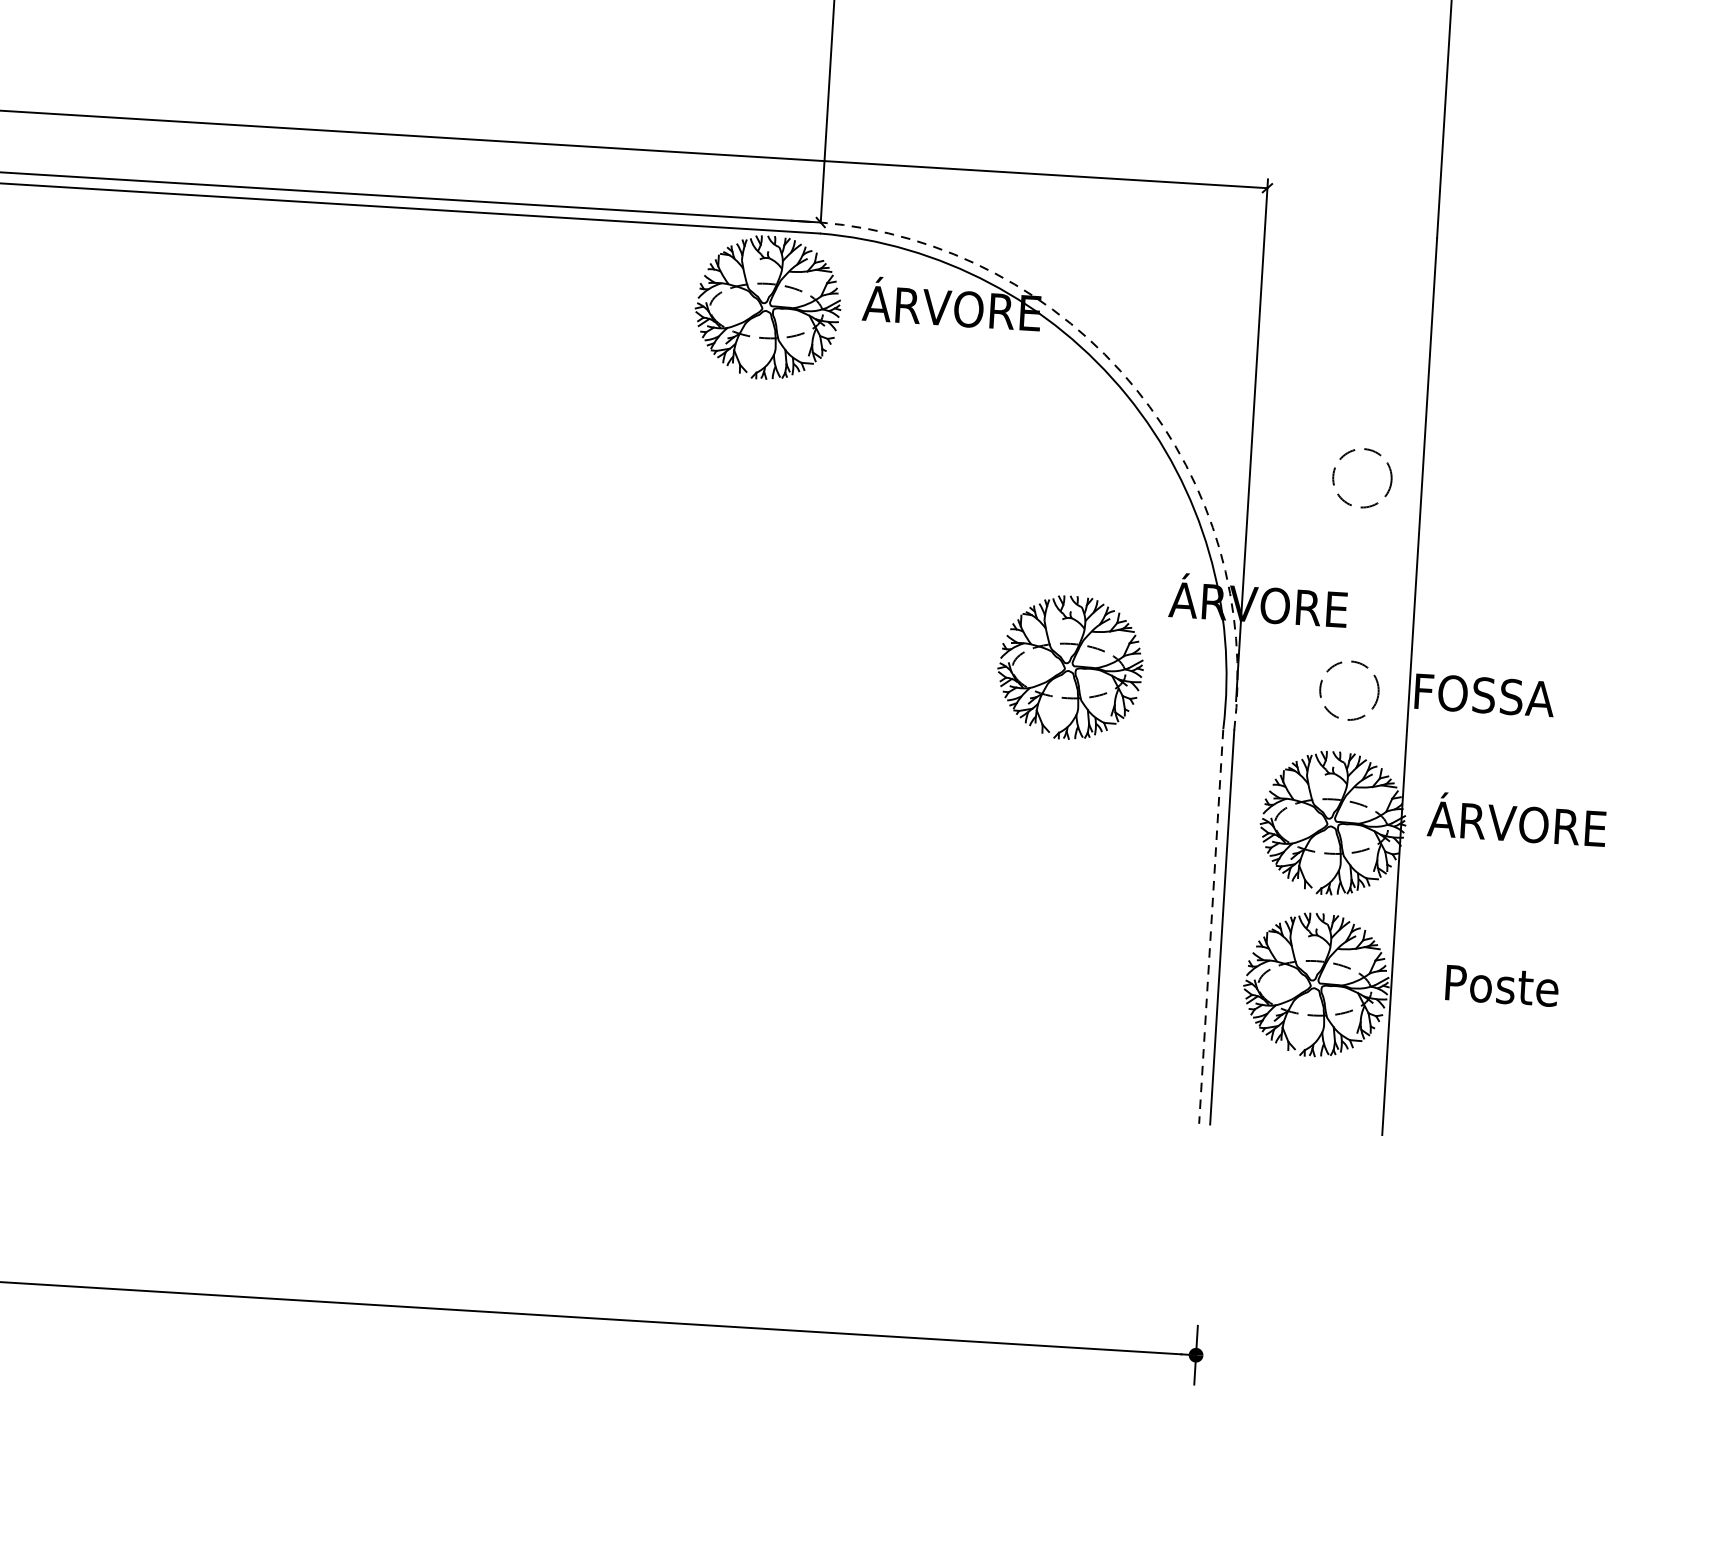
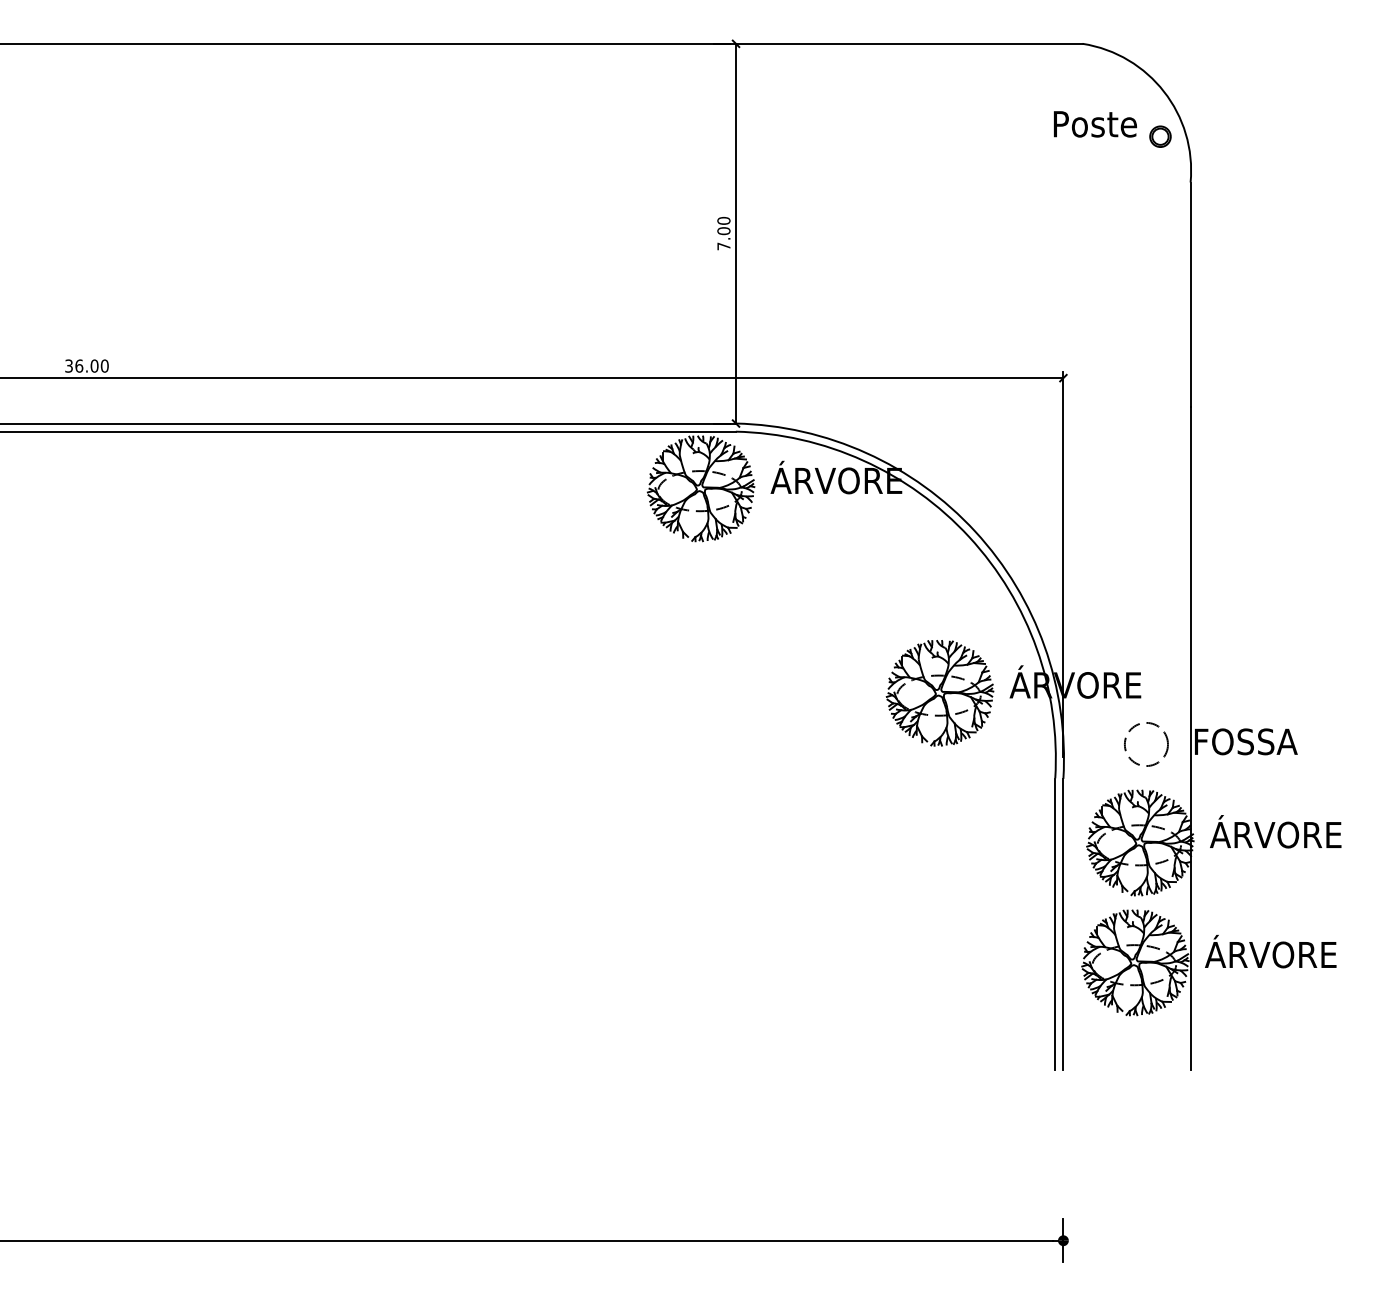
arc: (1135, 388) -> (975, 531), dashed -> solid
circle: (1362, 478) -> (1146, 587), removed
part: (1069, 668) -> (939, 693), moved
line: (1211, 926) -> (1055, 924), dashed -> solid
text: (1500, 981) -> (1270, 951), Poste -> ÁRVORE

